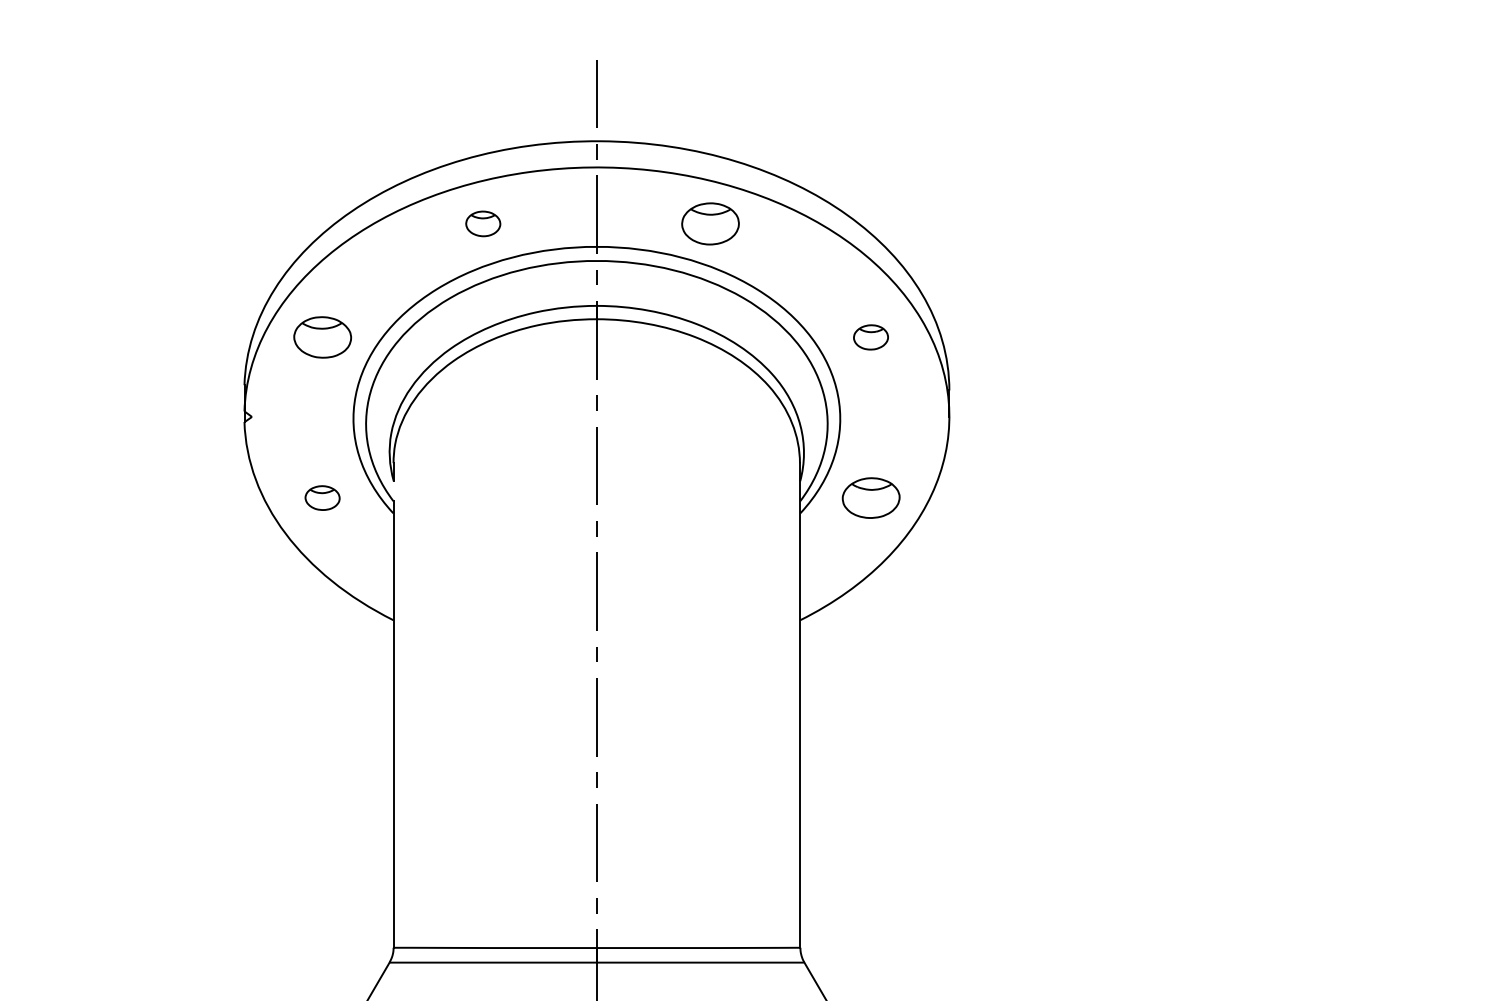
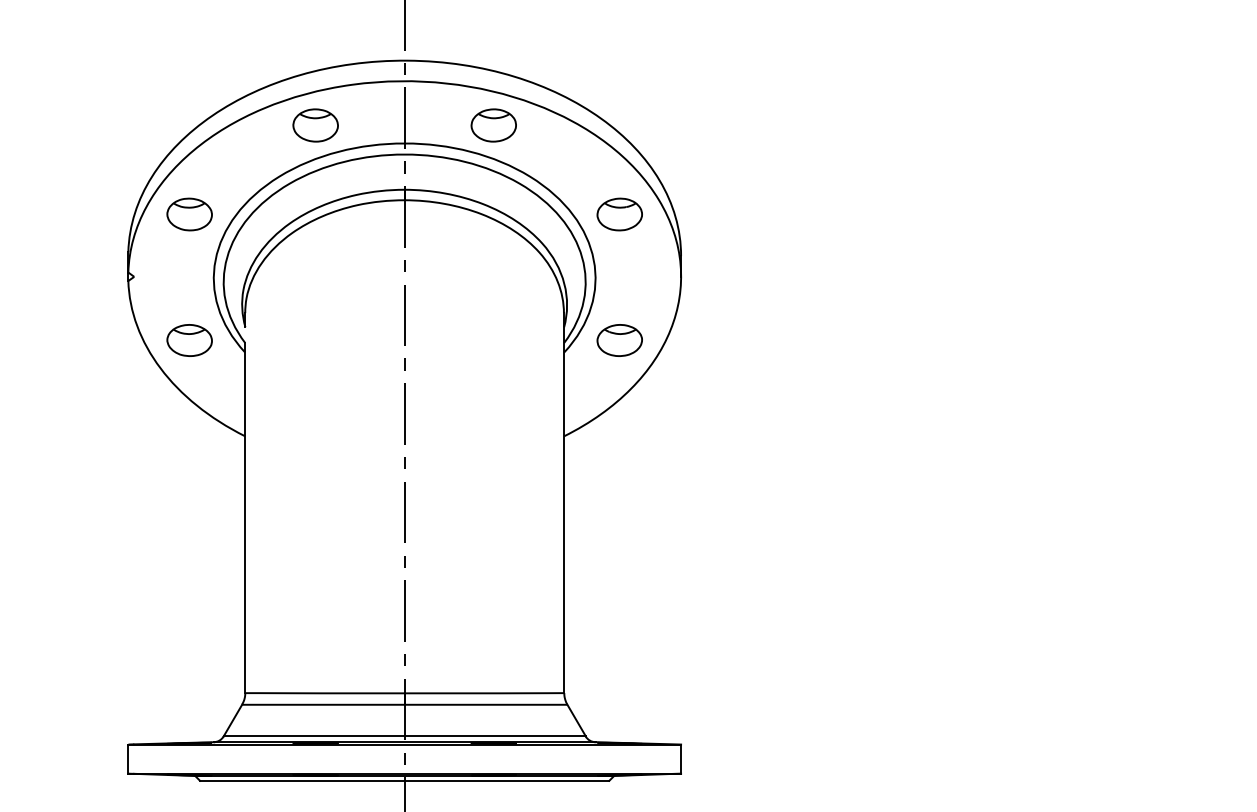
part: (483, 223) -> (315, 125), size x1.67
part: (870, 337) -> (619, 214), size x1.67
part: (322, 498) -> (189, 340), size x1.67

